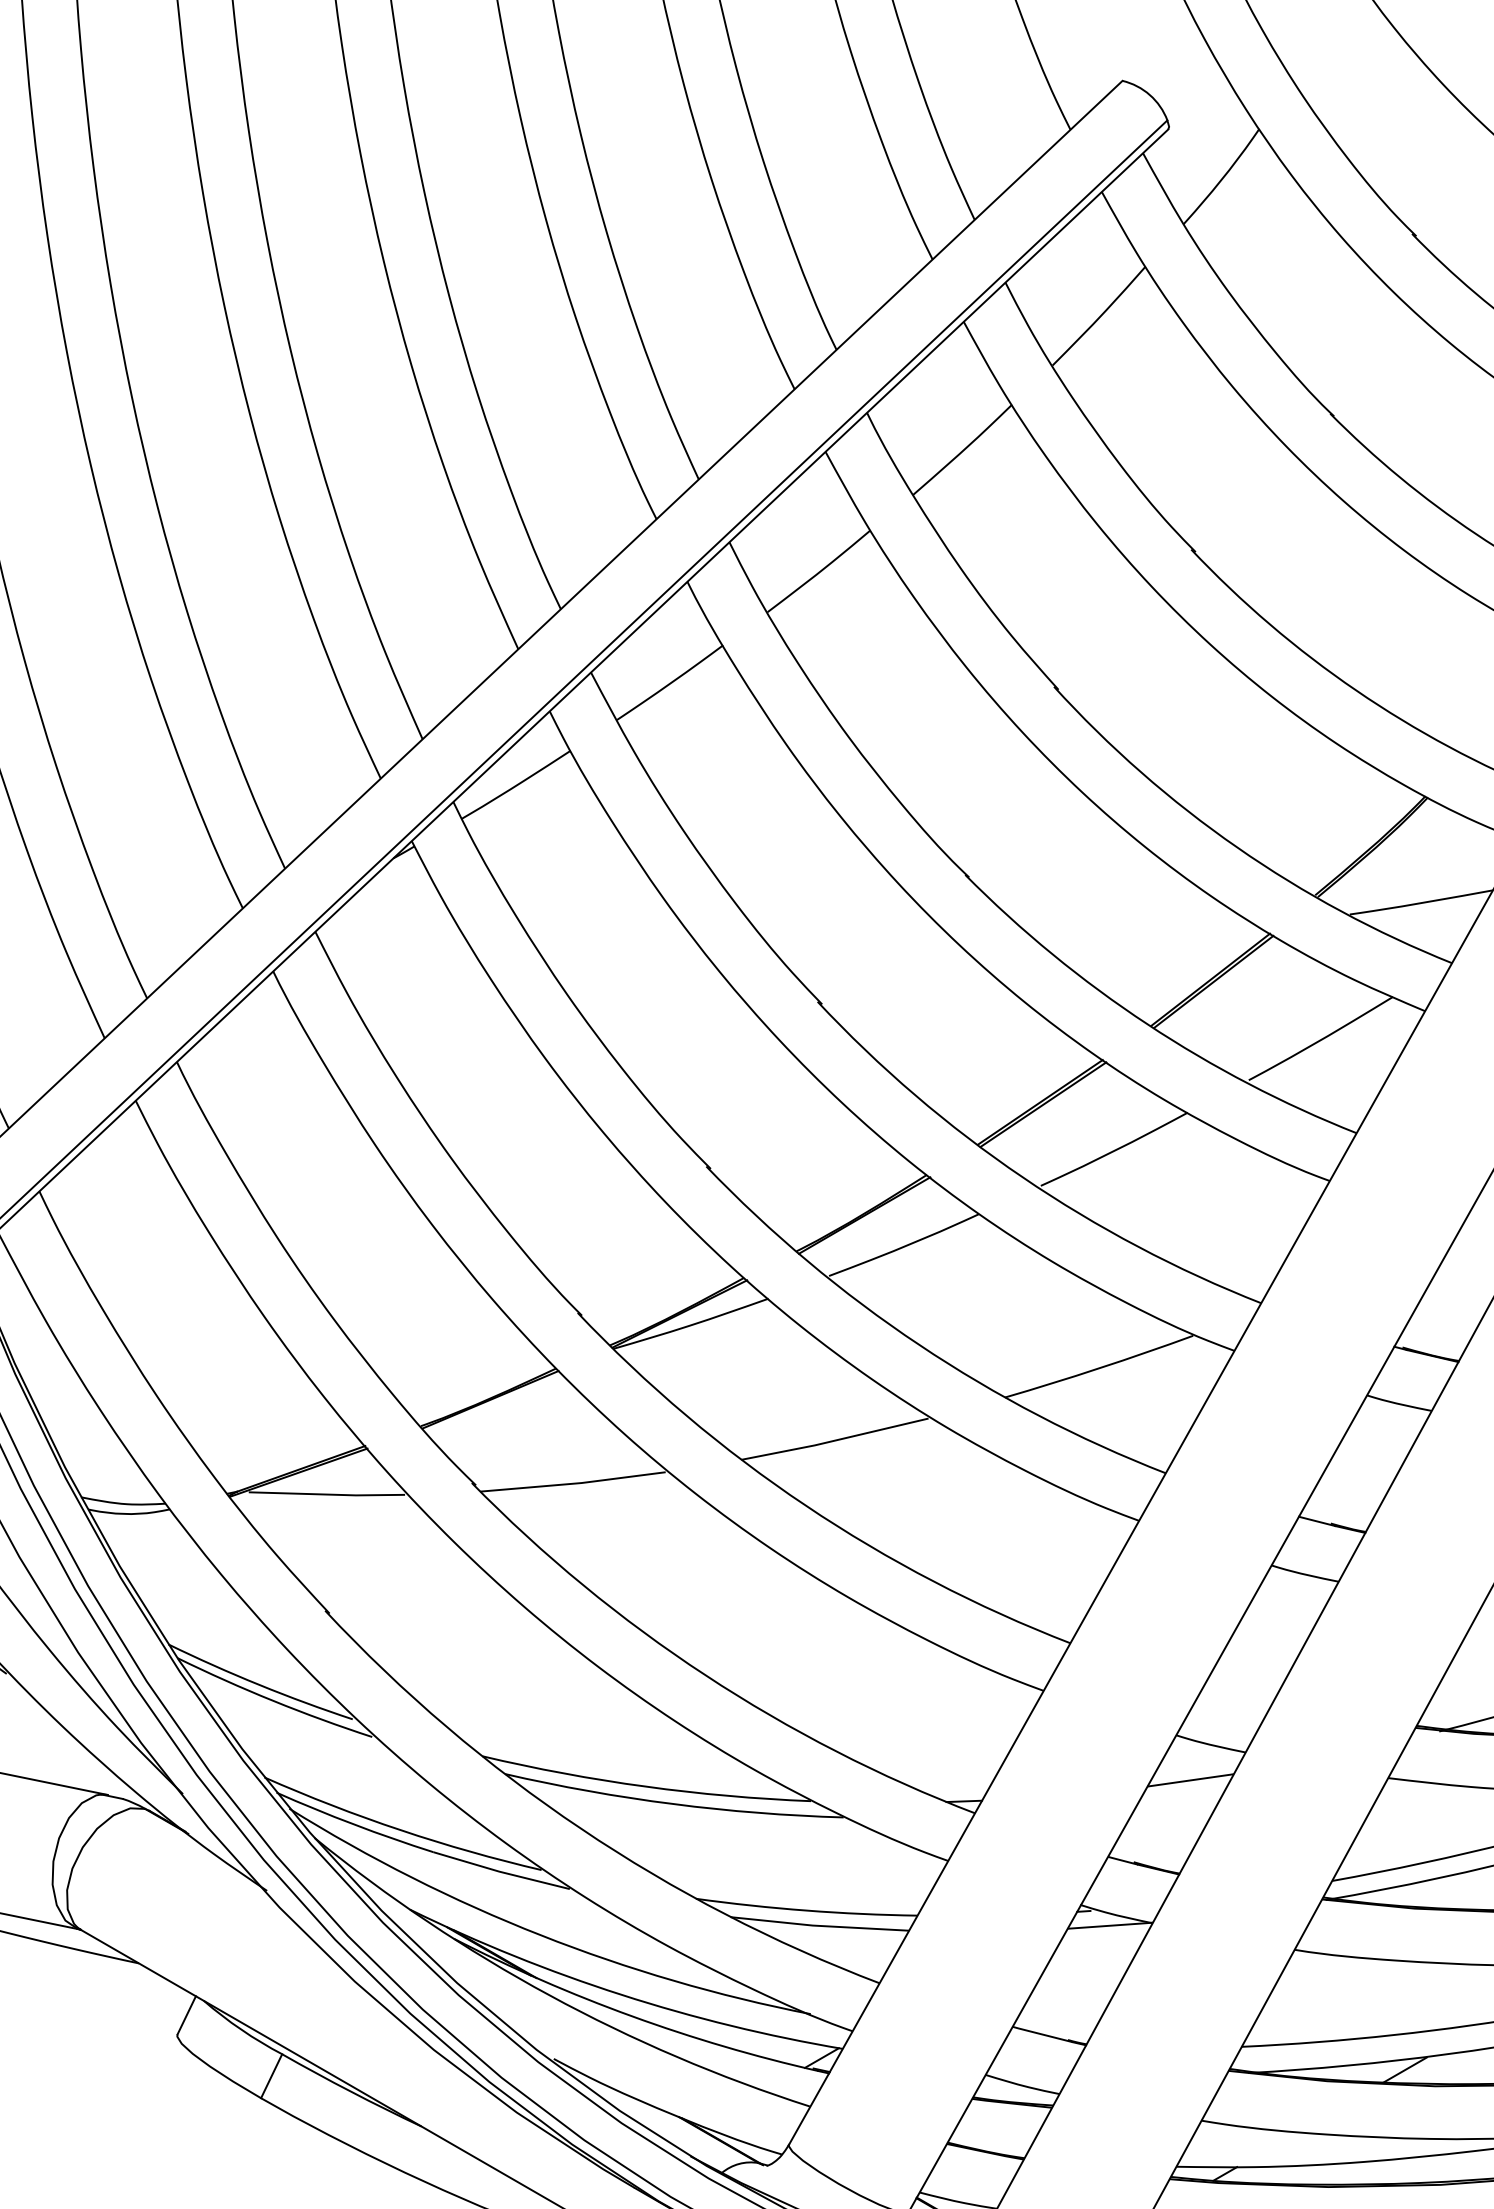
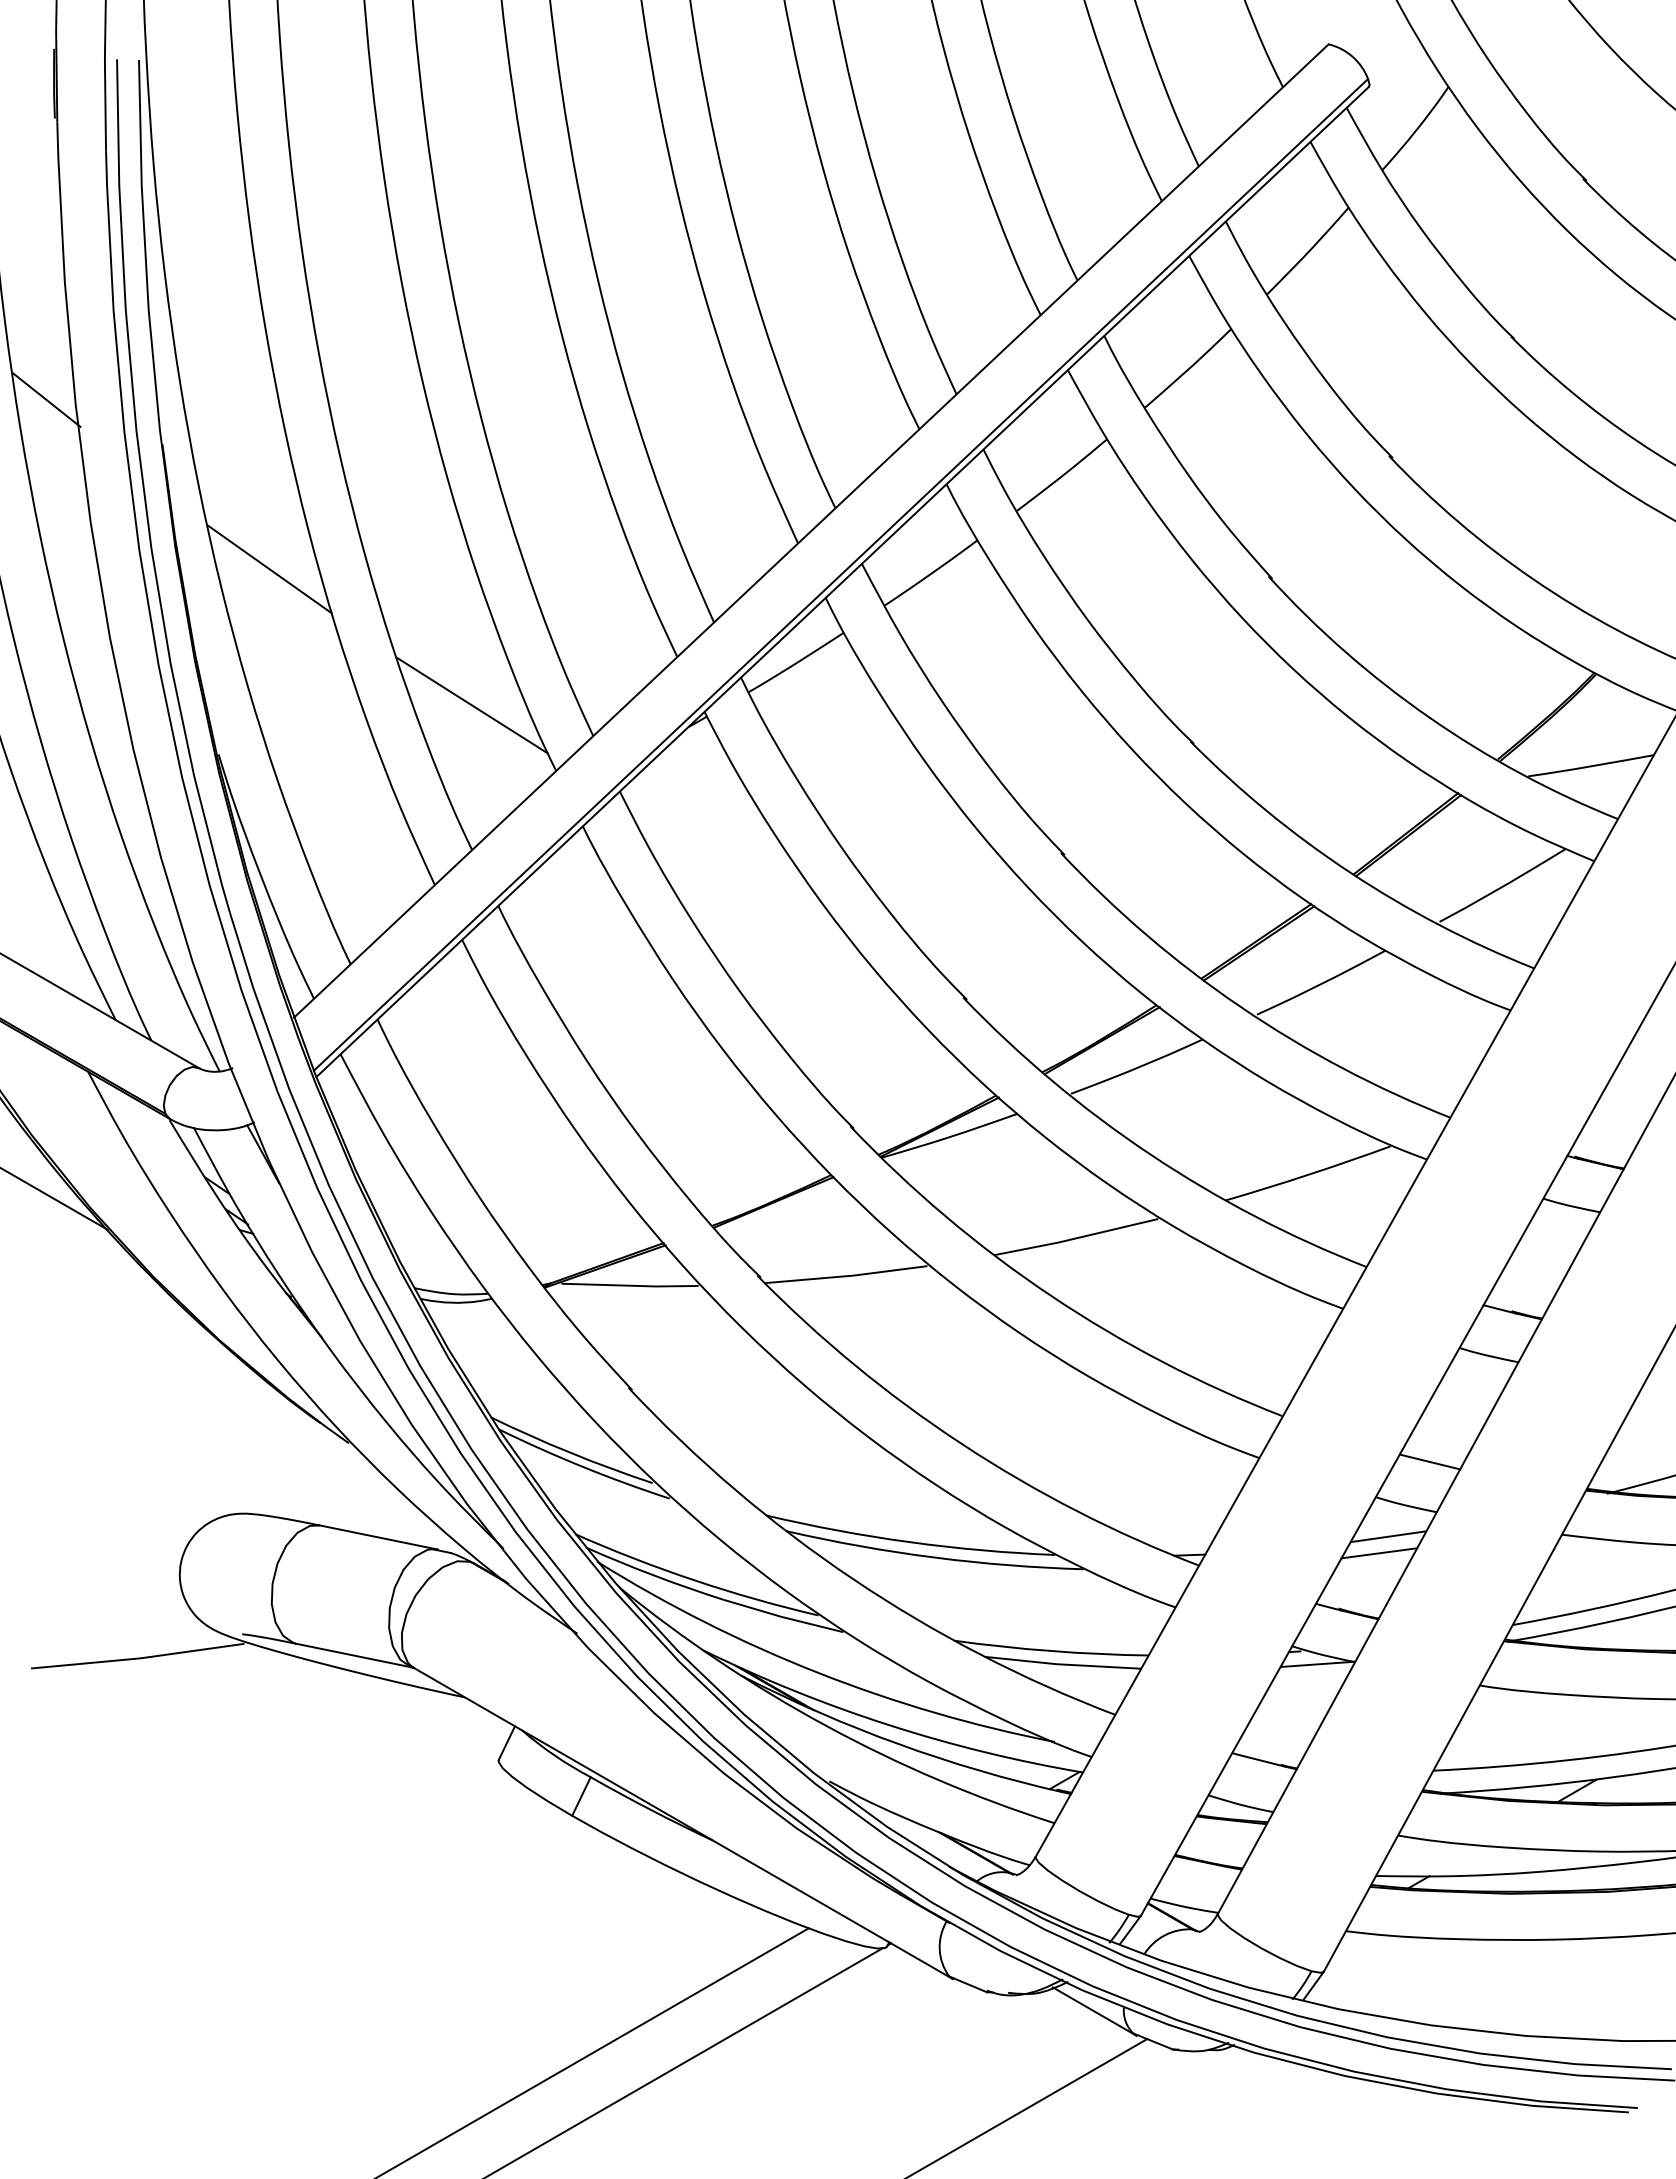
line: (146, 833) -> (471, 705), added
line: (1237, 1694) -> (1429, 1461), added
line: (1180, 1799) -> (1379, 1553), added

